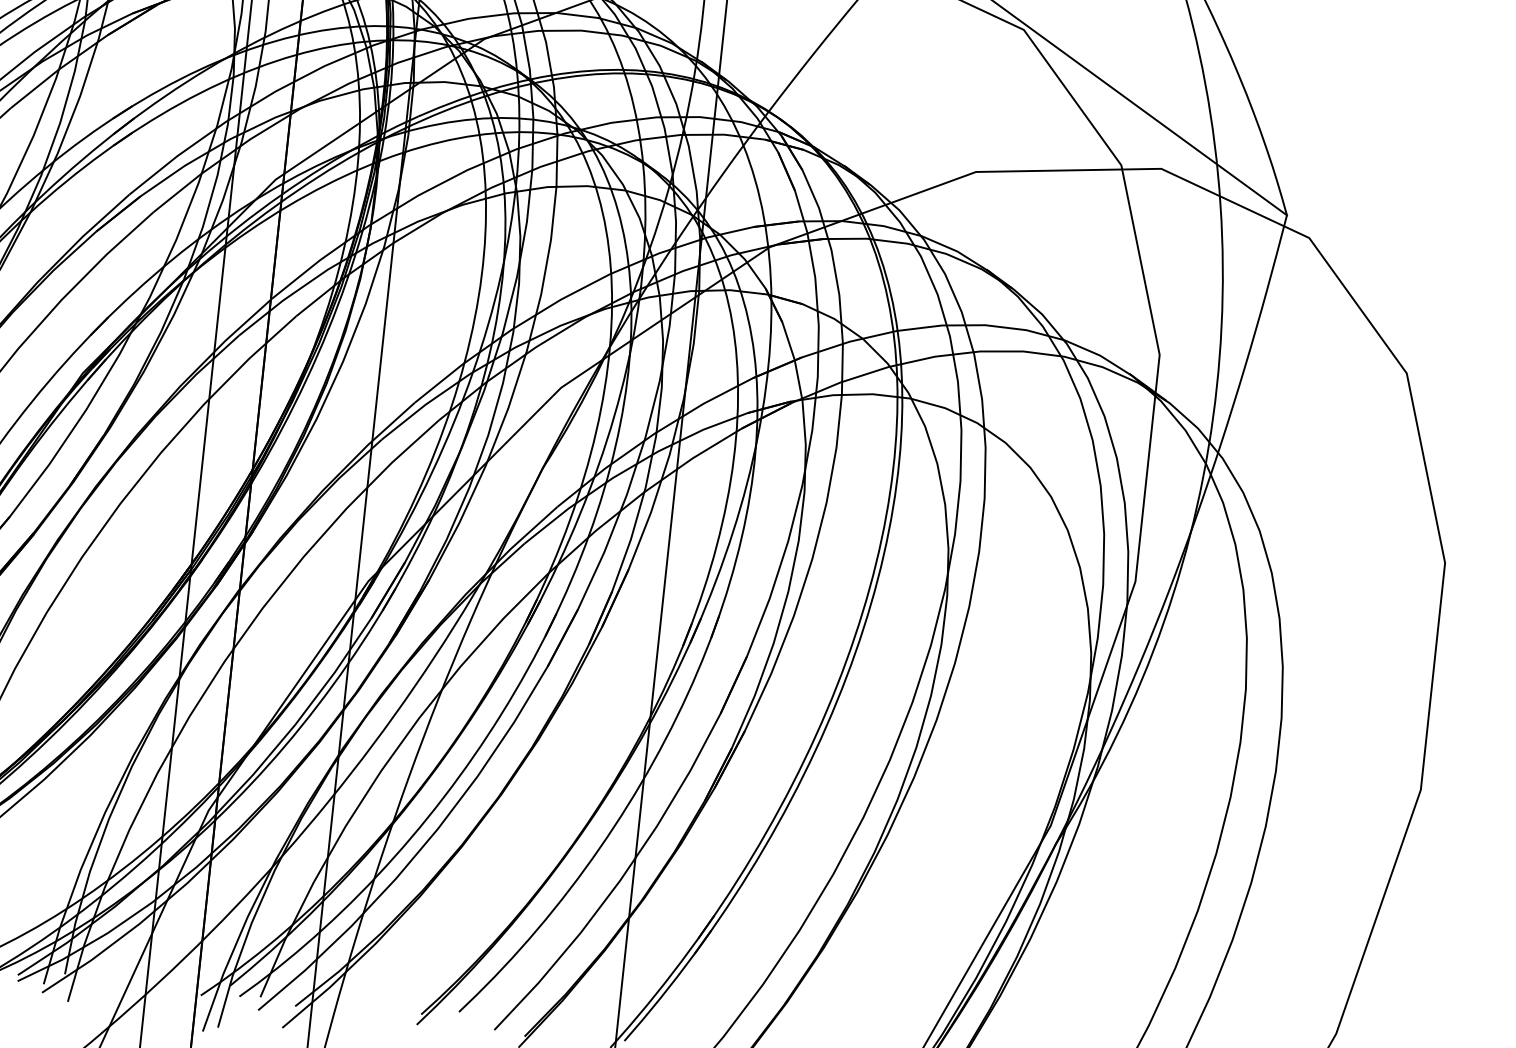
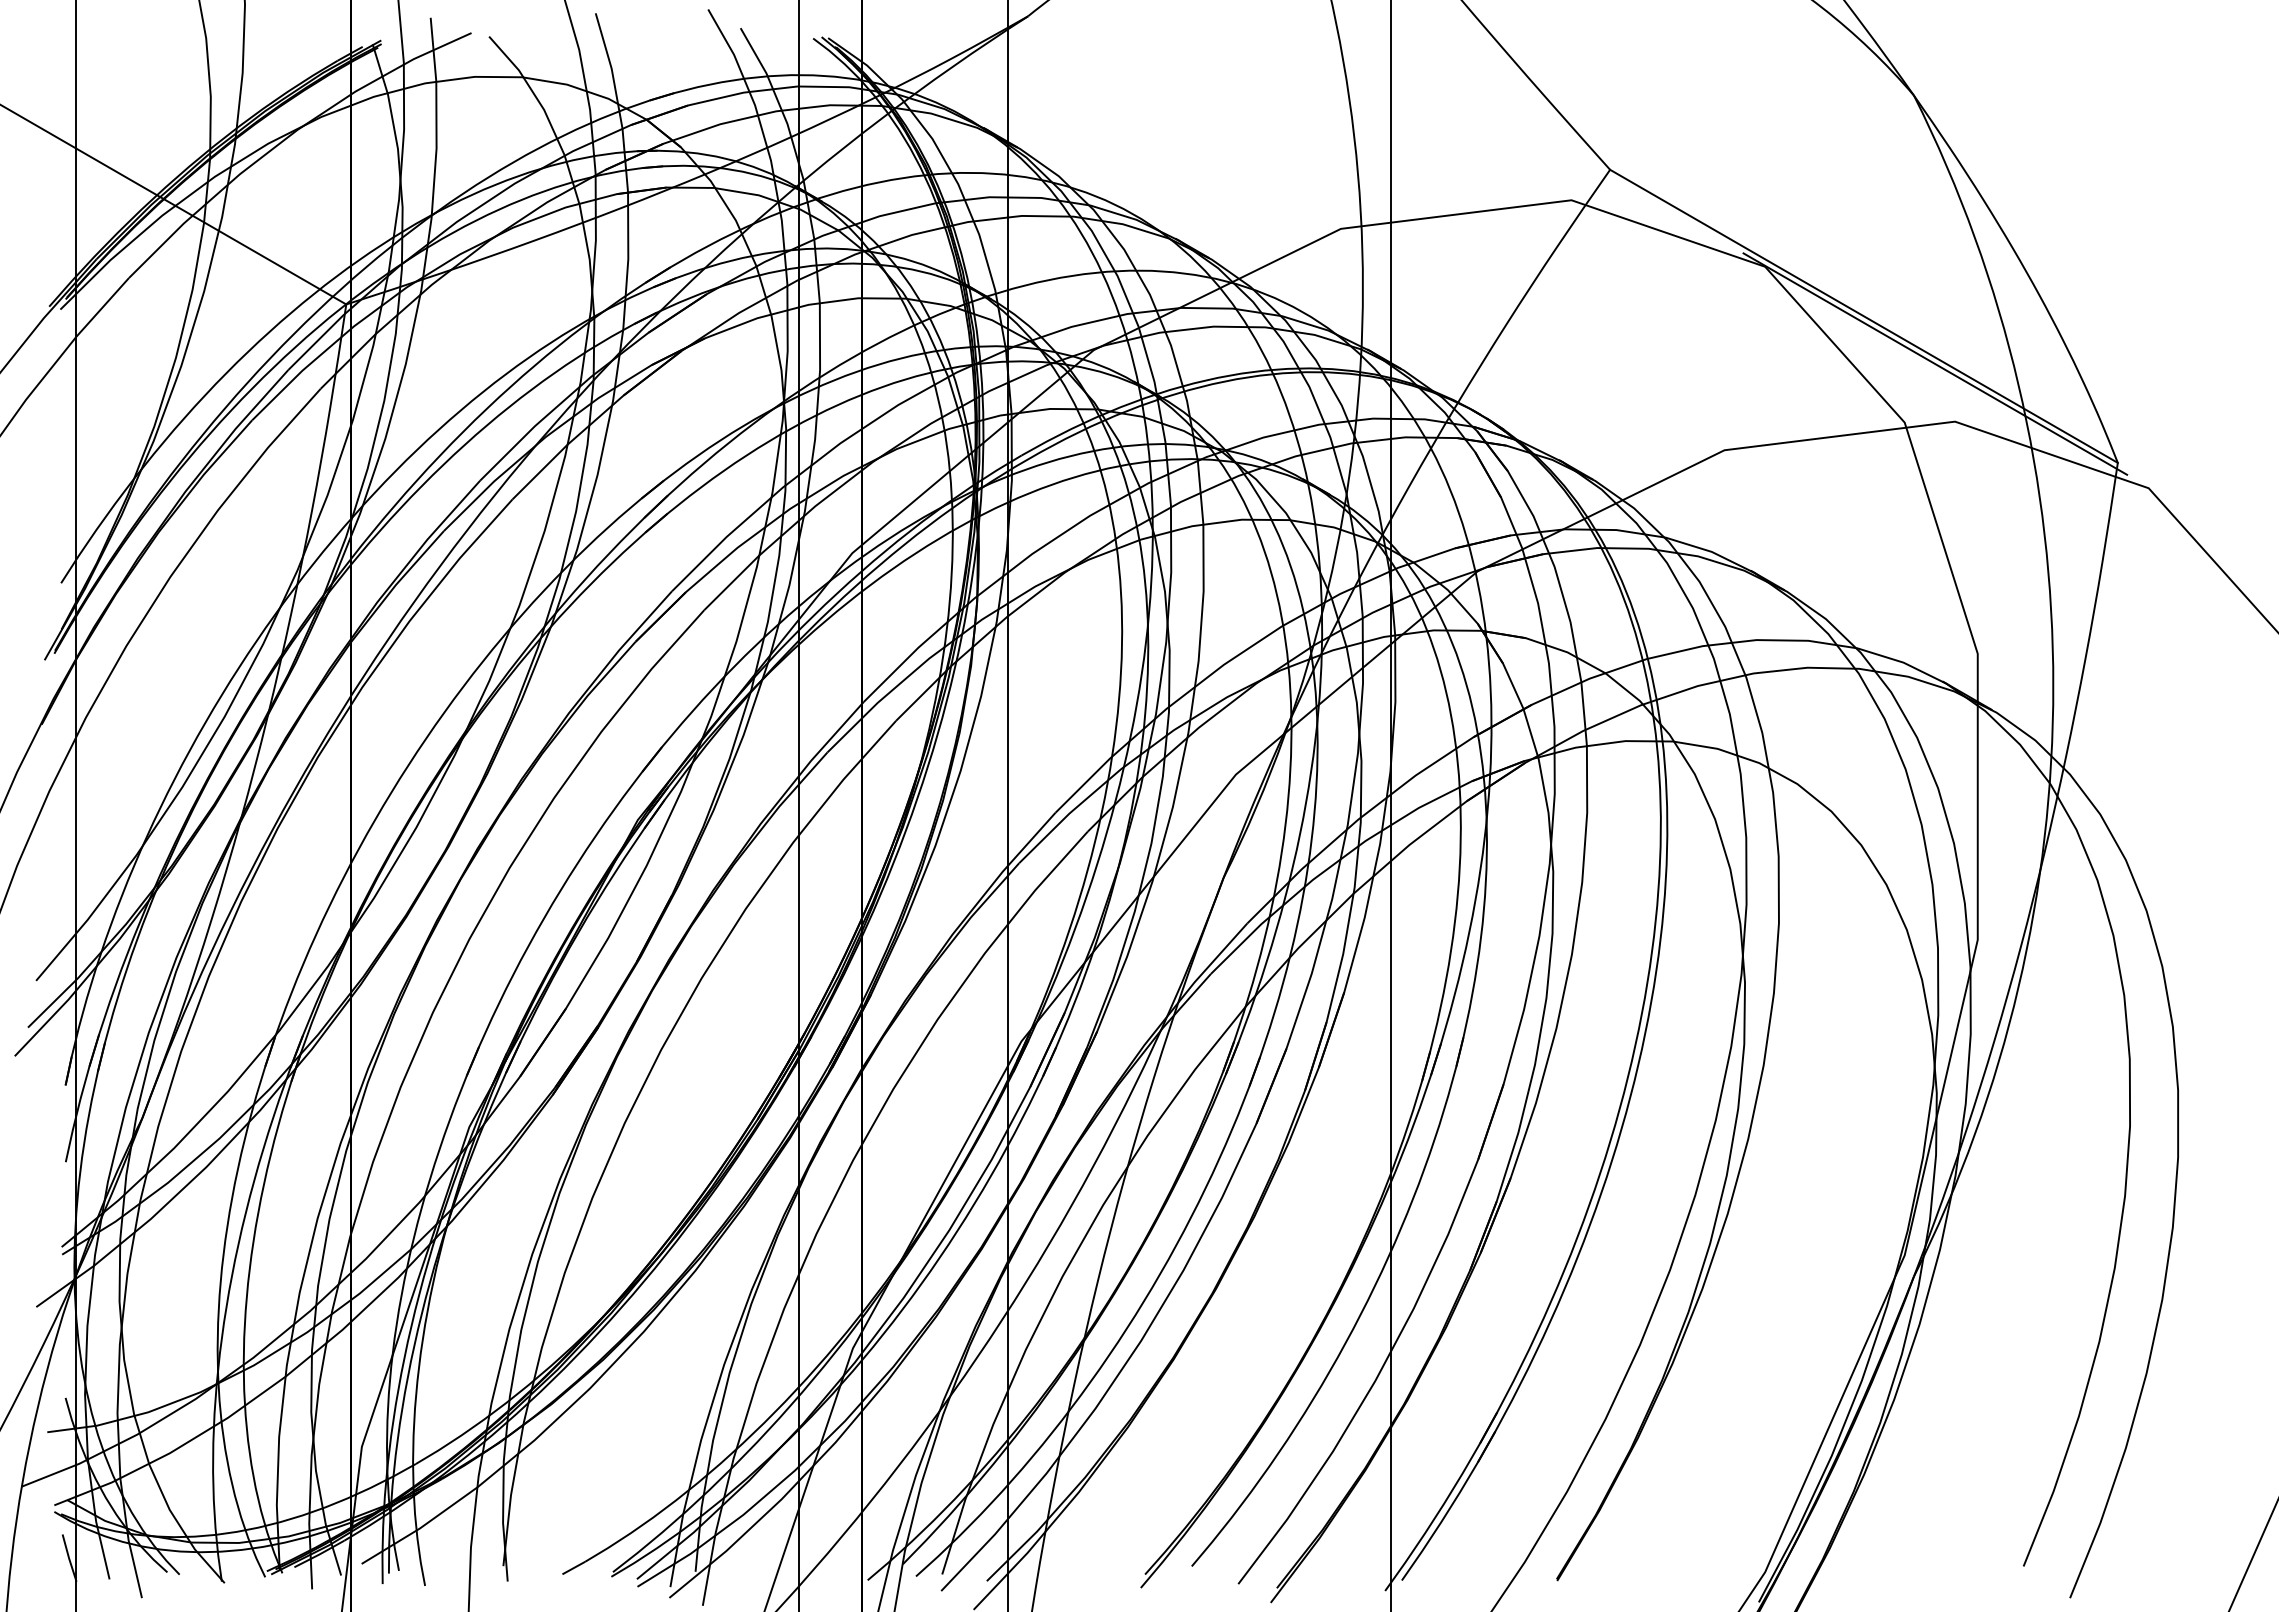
line: (1150, 121) -> (1935, 363), added

